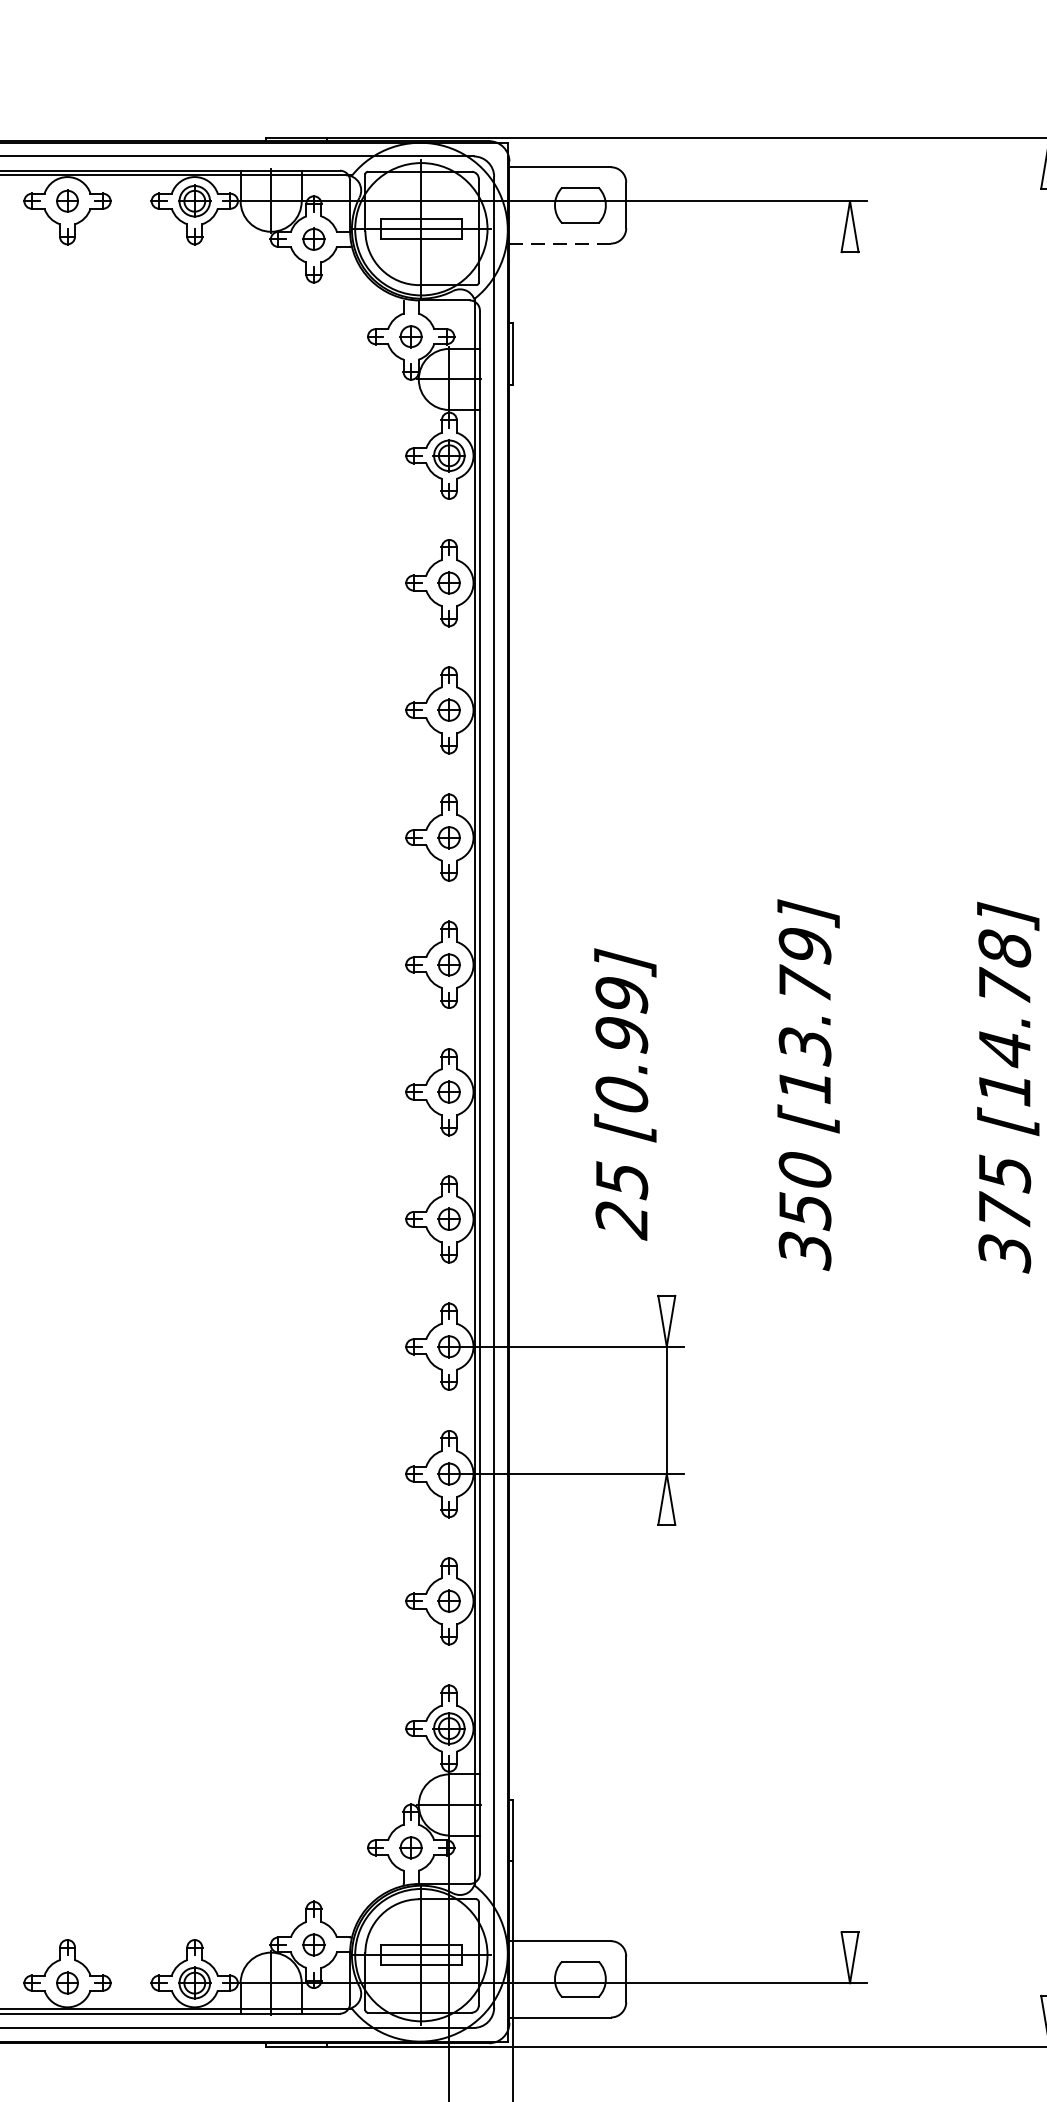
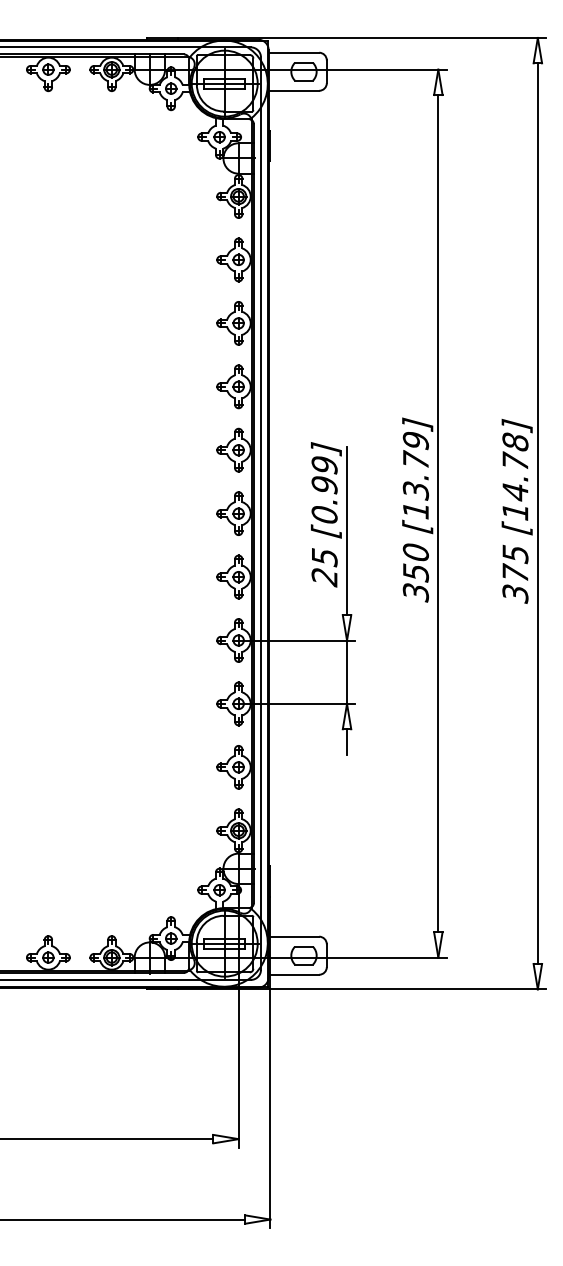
line: (559, 243) -> (293, 90), dashed -> solid
line: (850, 1091) -> (438, 513), added
line: (667, 1125) -> (347, 530), added
line: (667, 1549) -> (347, 741), added

